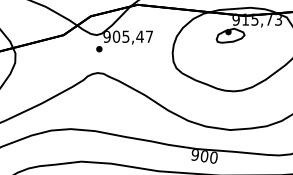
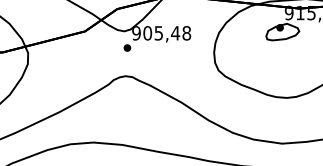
text: (149, 36) -> (186, 32), 905,47 -> 905,48

